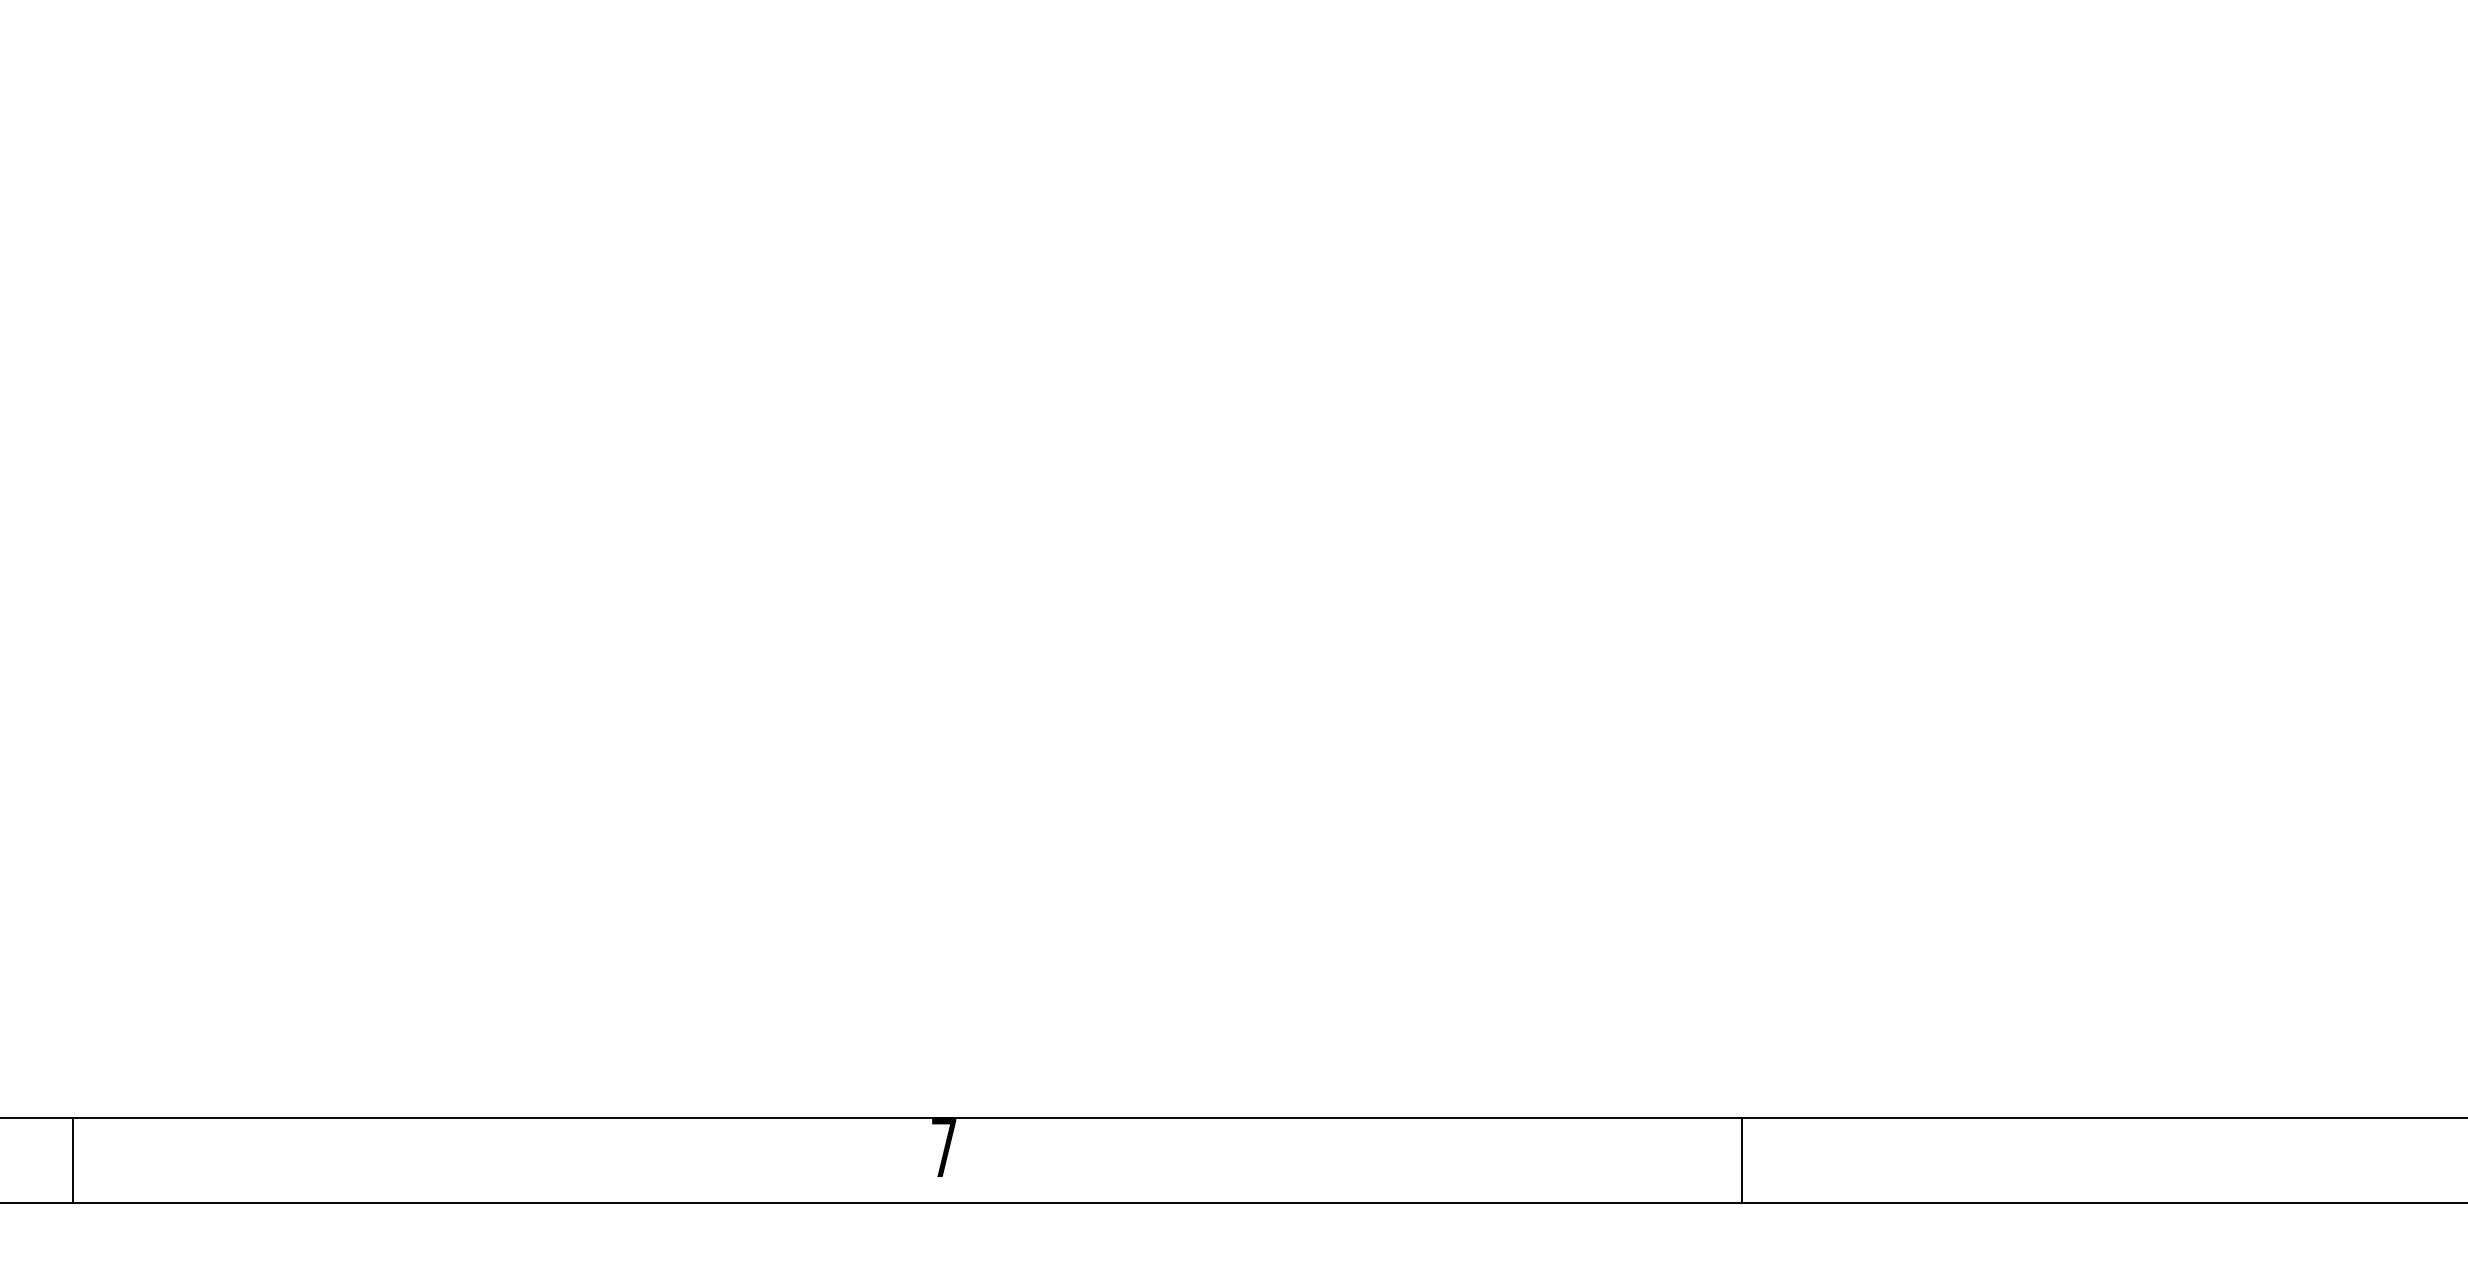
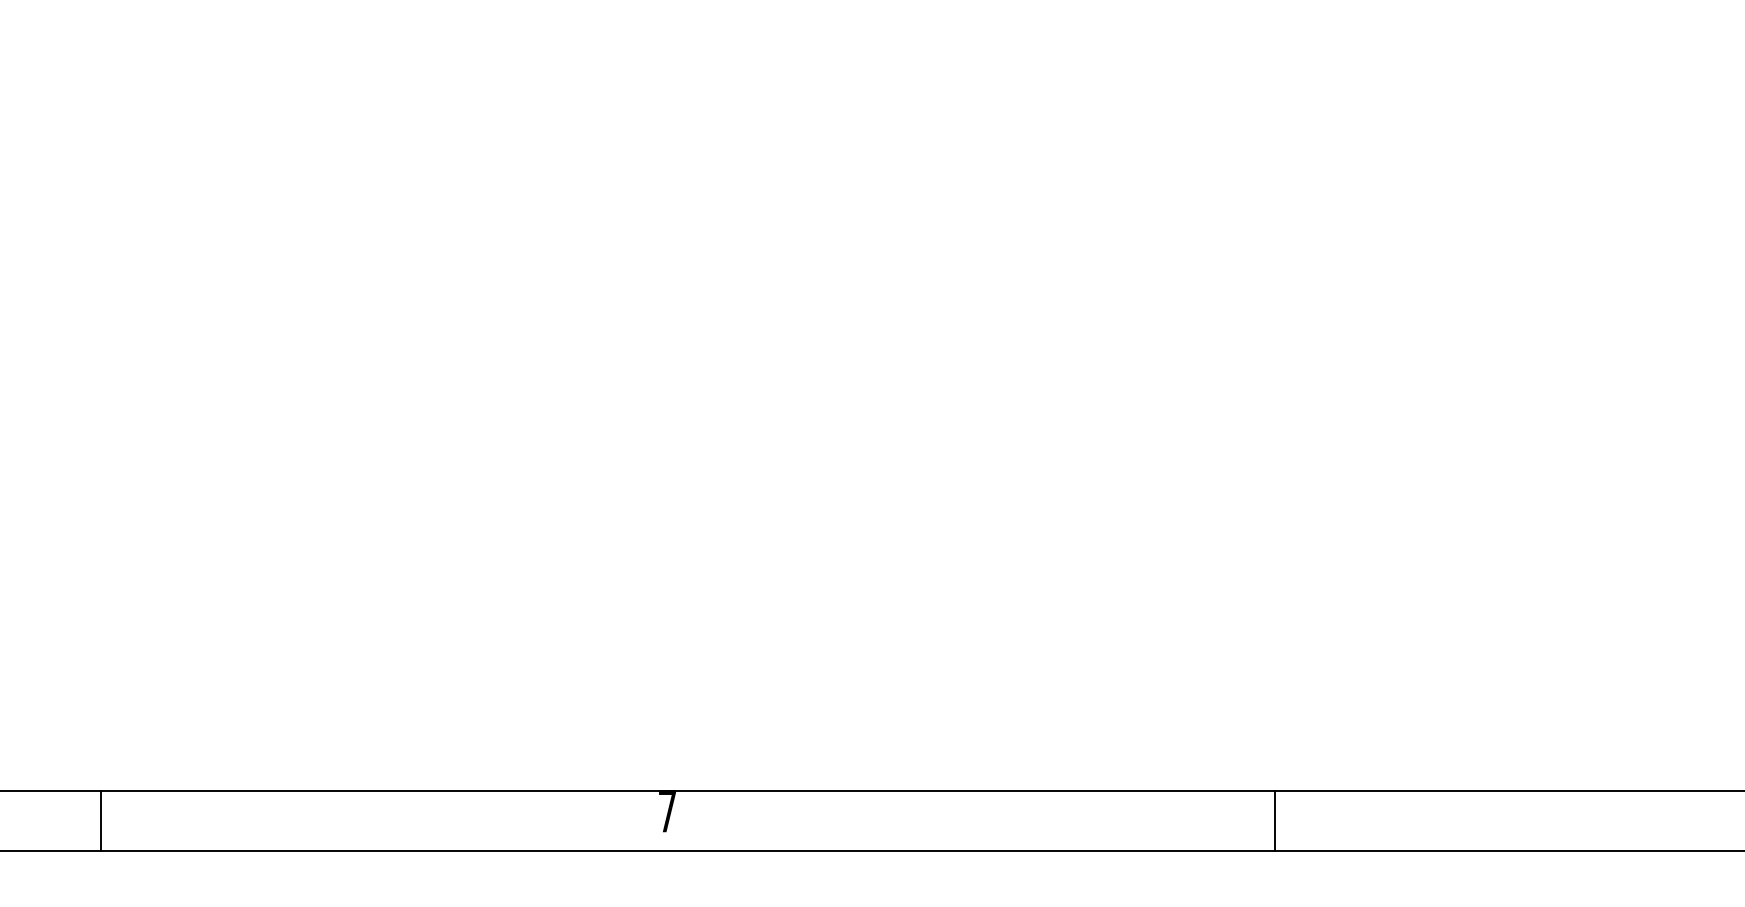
line: (72, 1160) -> (101, 820), moved
line: (1741, 1160) -> (1275, 820), moved

